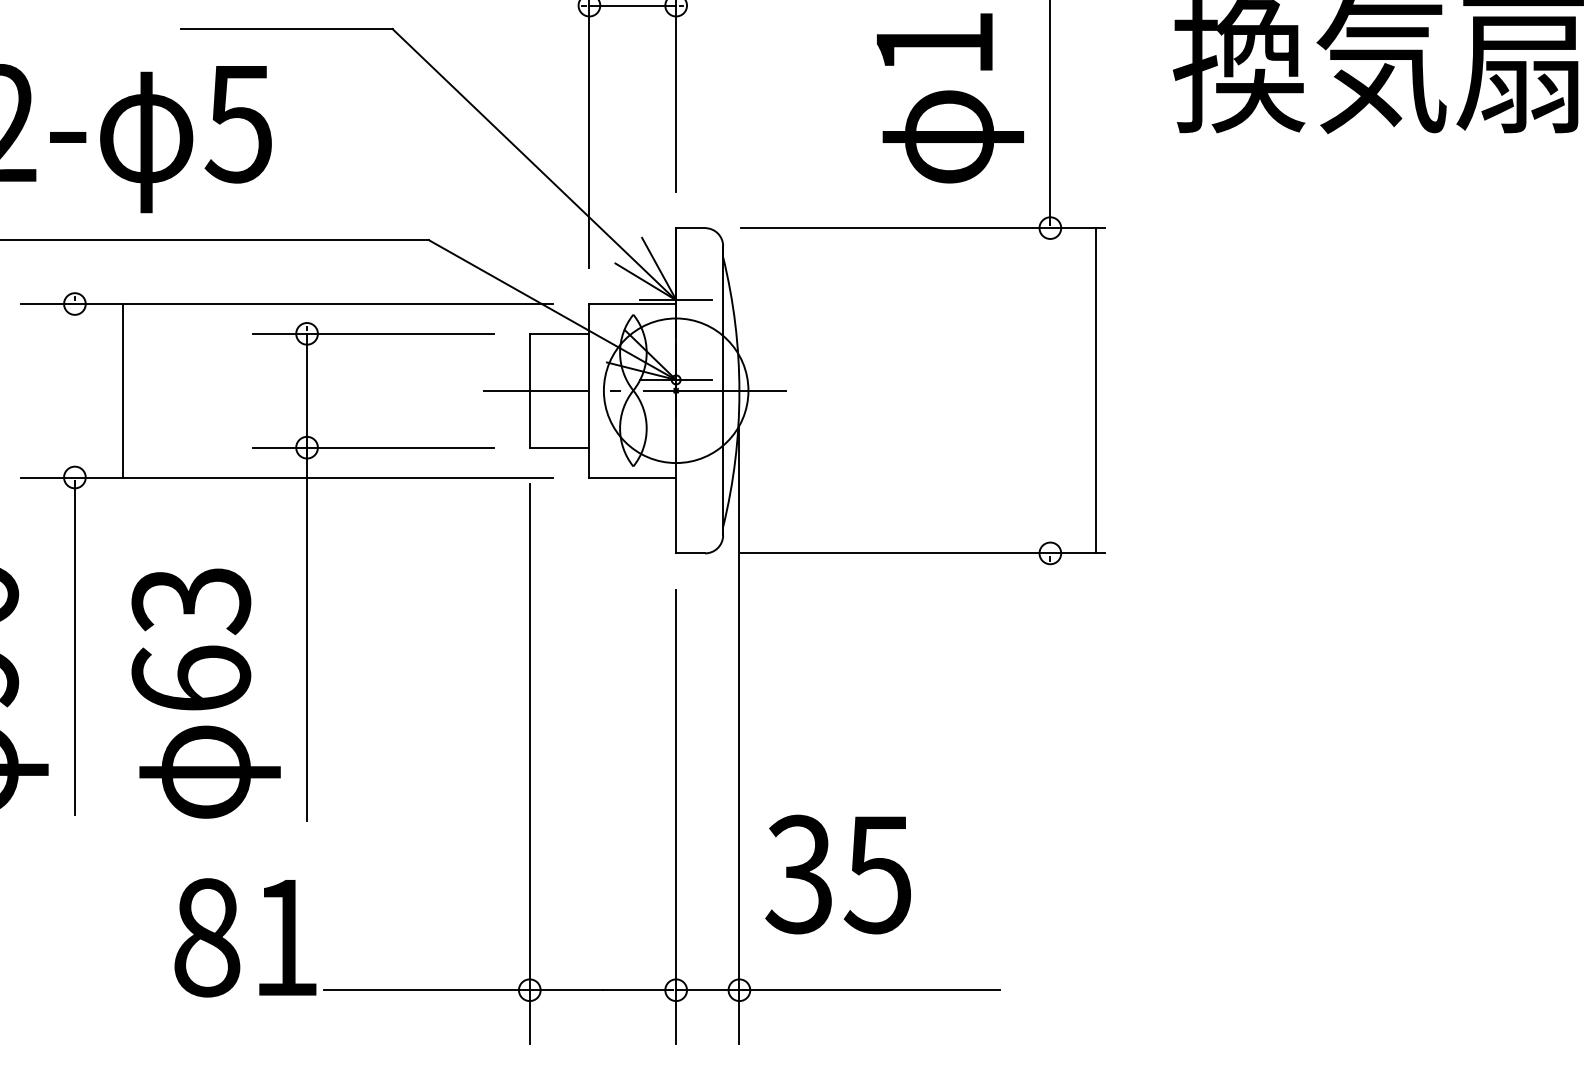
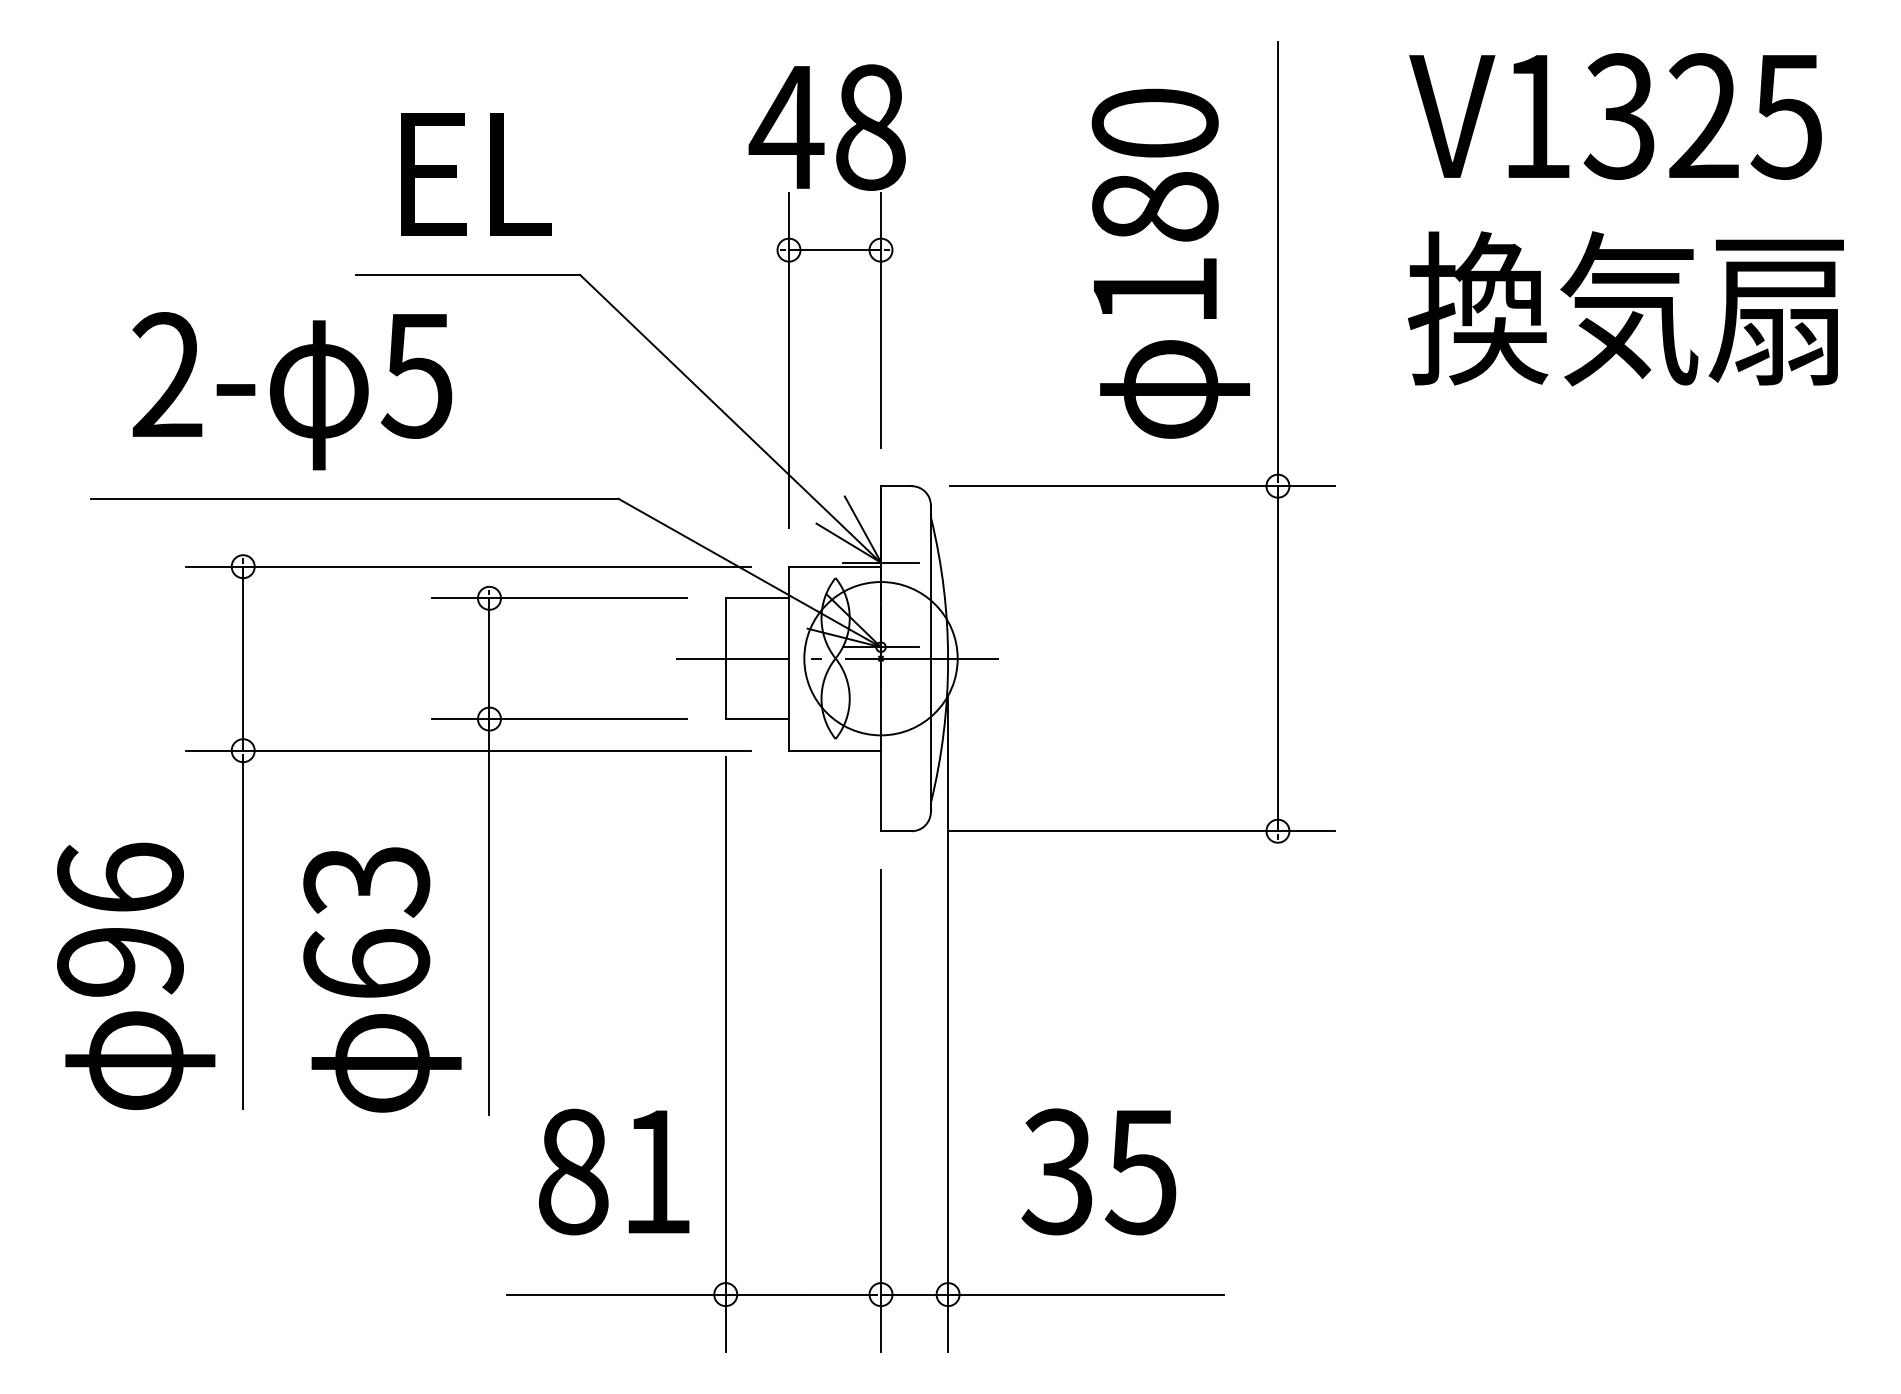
line: (123, 390) -> (243, 658), moved
line: (1095, 390) -> (1277, 658), moved
text: (837, 874) -> (1098, 1171), moved
text: (245, 937) -> (614, 1171), moved

